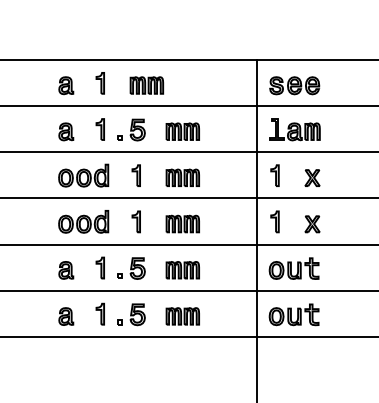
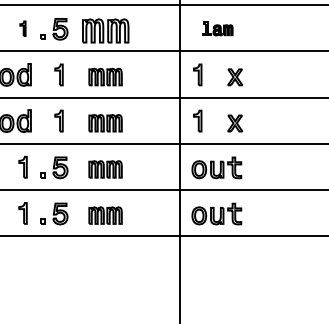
part: (99, 129) -> (22, 28), size x0.7
part: (294, 129) -> (217, 28), size x0.6
part: (182, 131) -> (105, 30), size x1.4

